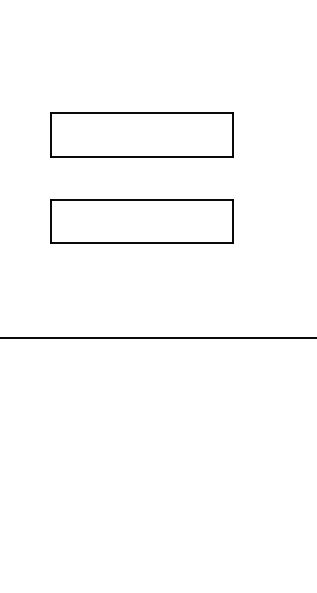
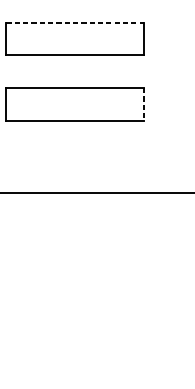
line: (141, 113) -> (74, 22), solid -> dashed
line: (232, 221) -> (143, 104), solid -> dashed

